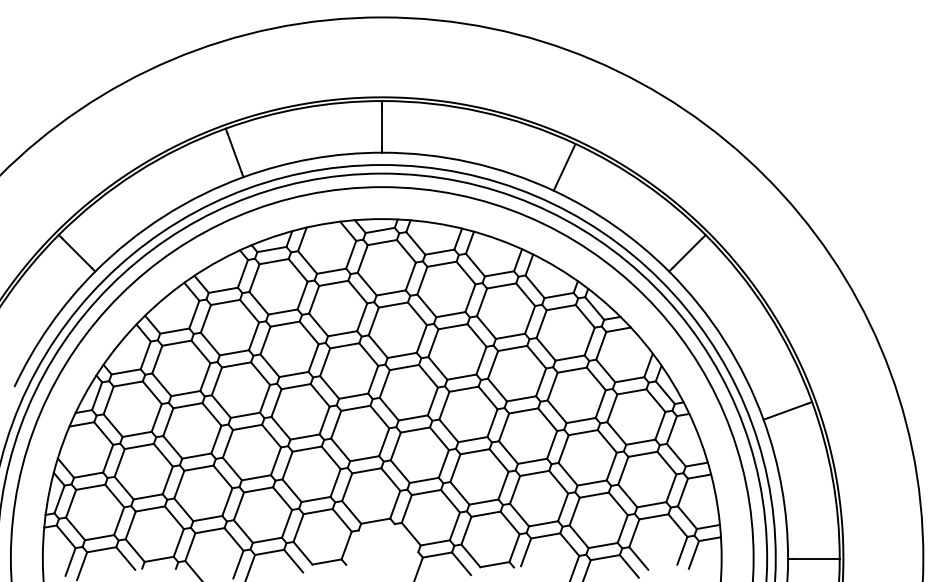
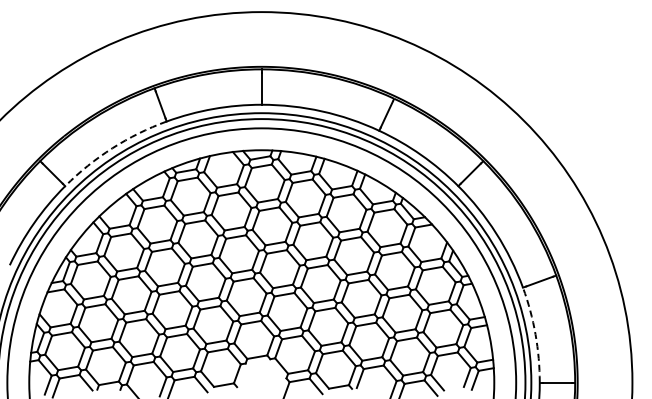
arc: (164, 216) -> (112, 148), solid -> dashed
arc: (781, 488) -> (535, 334), solid -> dashed

